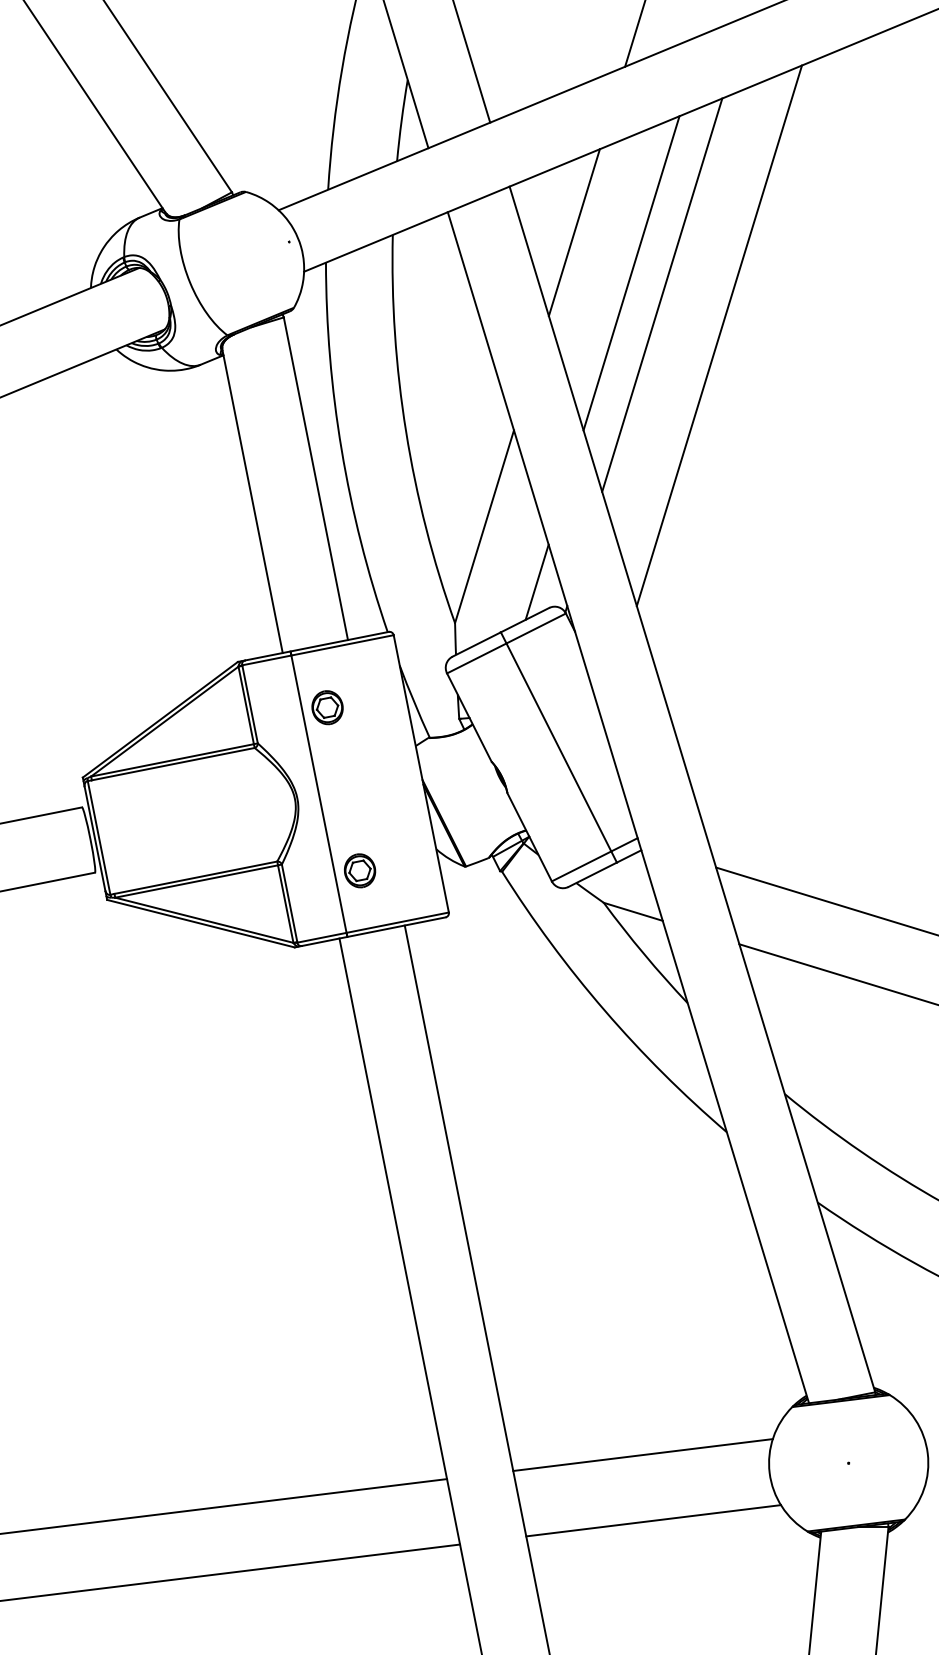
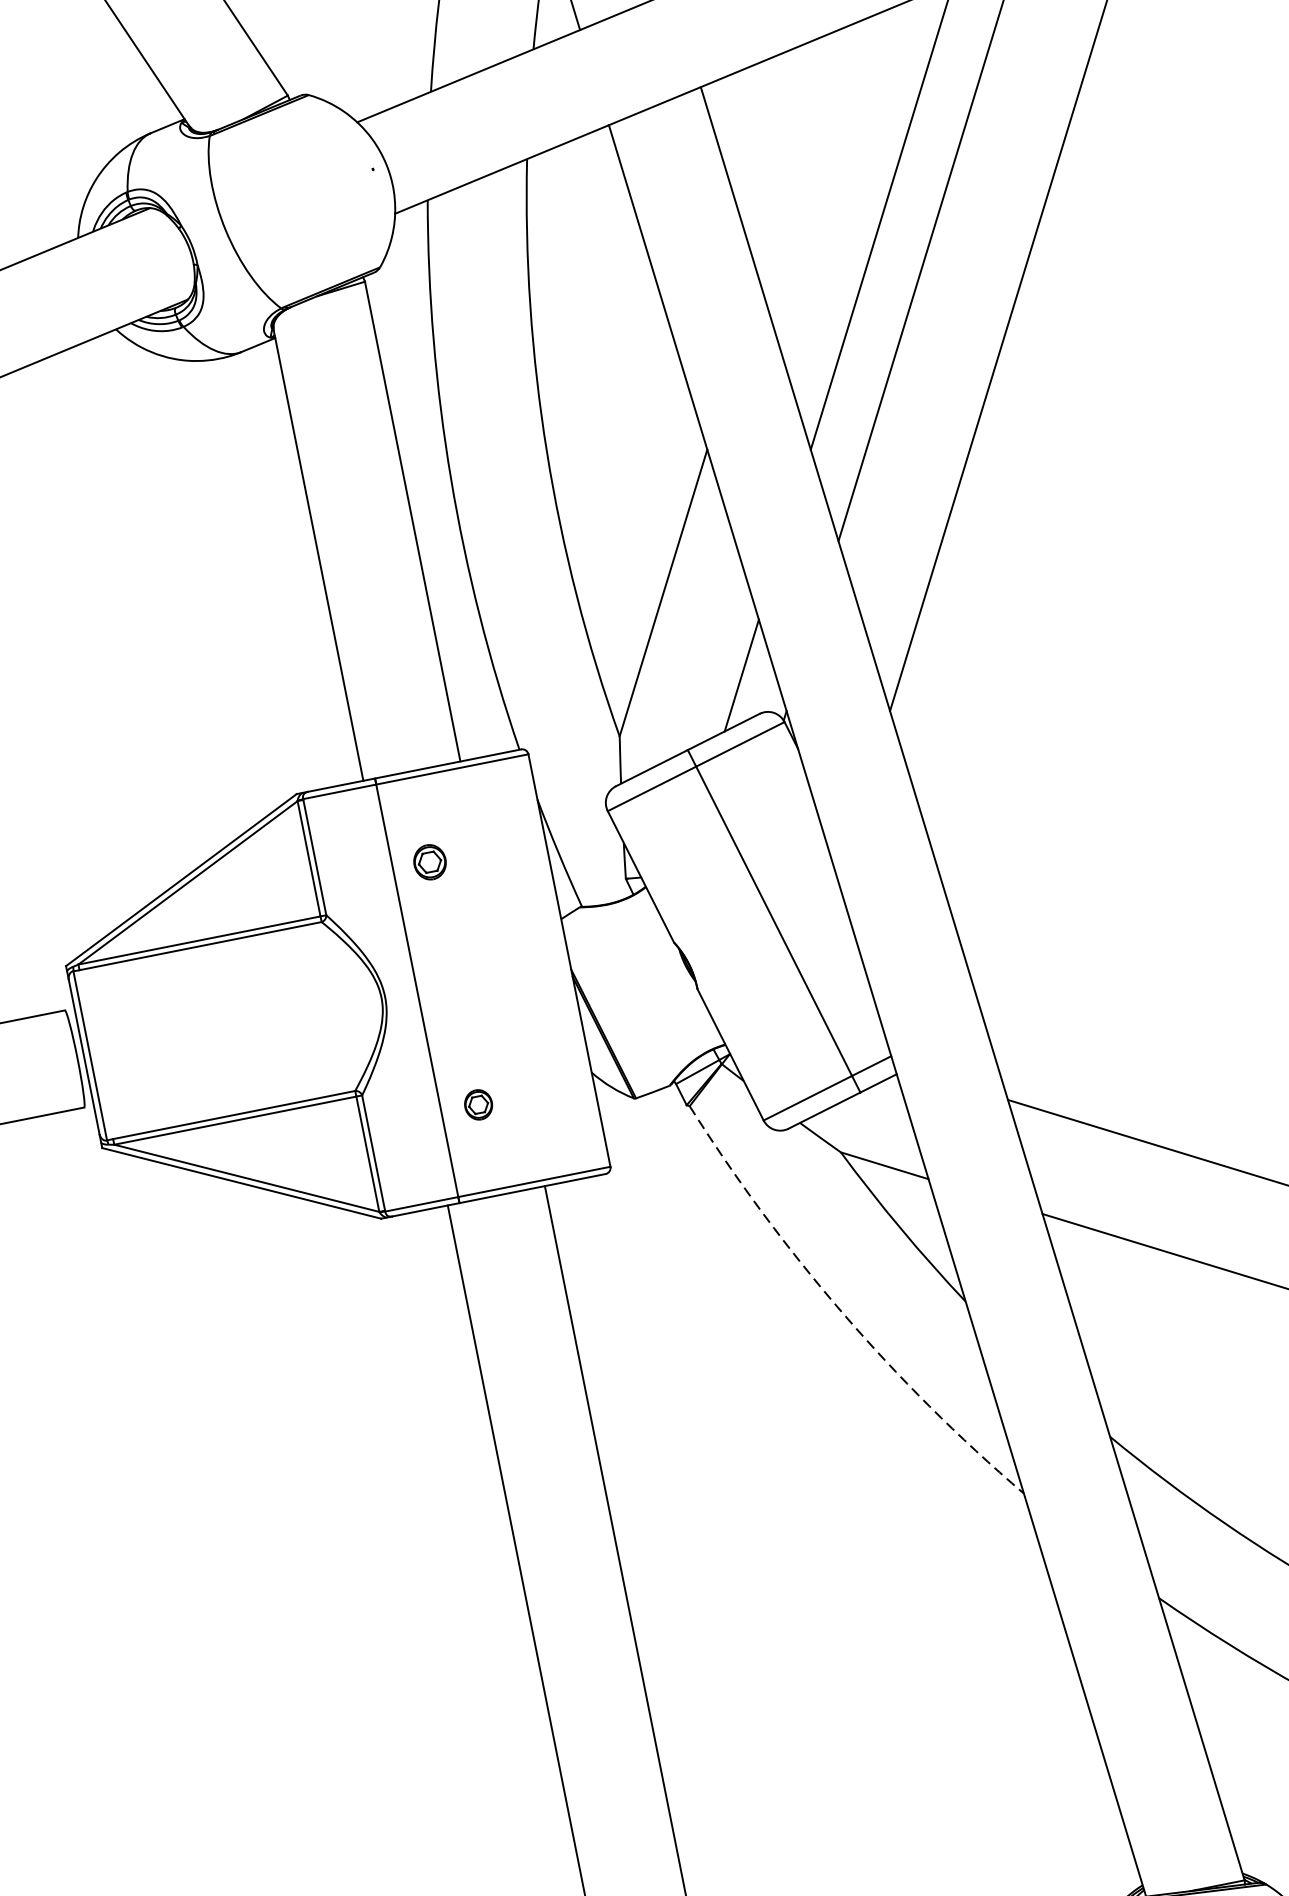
line: (573, 232) -> (795, 155), removed
part: (327, 707) -> (429, 861), size x0.7
part: (360, 870) -> (479, 1104), size x0.6
arc: (604, 1010) -> (841, 1312), solid -> dashed

